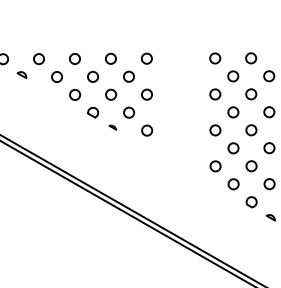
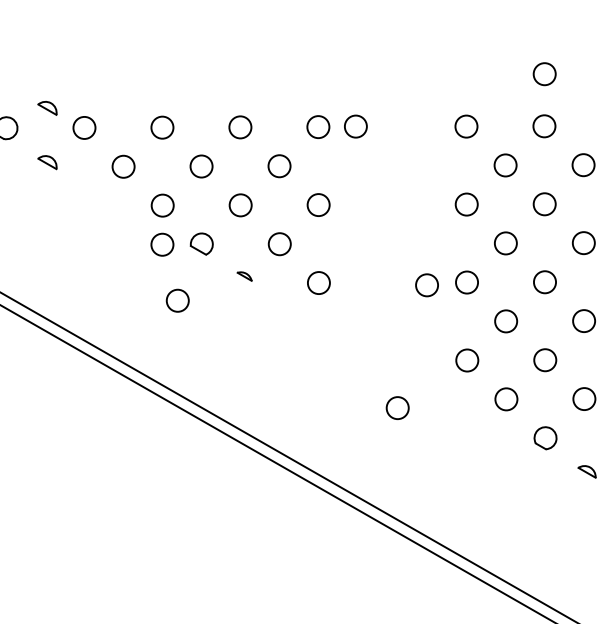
circle: (251, 34) -> (545, 74), added
part: (21, 50) -> (46, 109), added
circle: (164, 58) -> (356, 126), added
circle: (74, 112) -> (161, 243), added
circle: (196, 131) -> (425, 284), added
circle: (81, 138) -> (176, 300), added
circle: (183, 188) -> (397, 408), added

